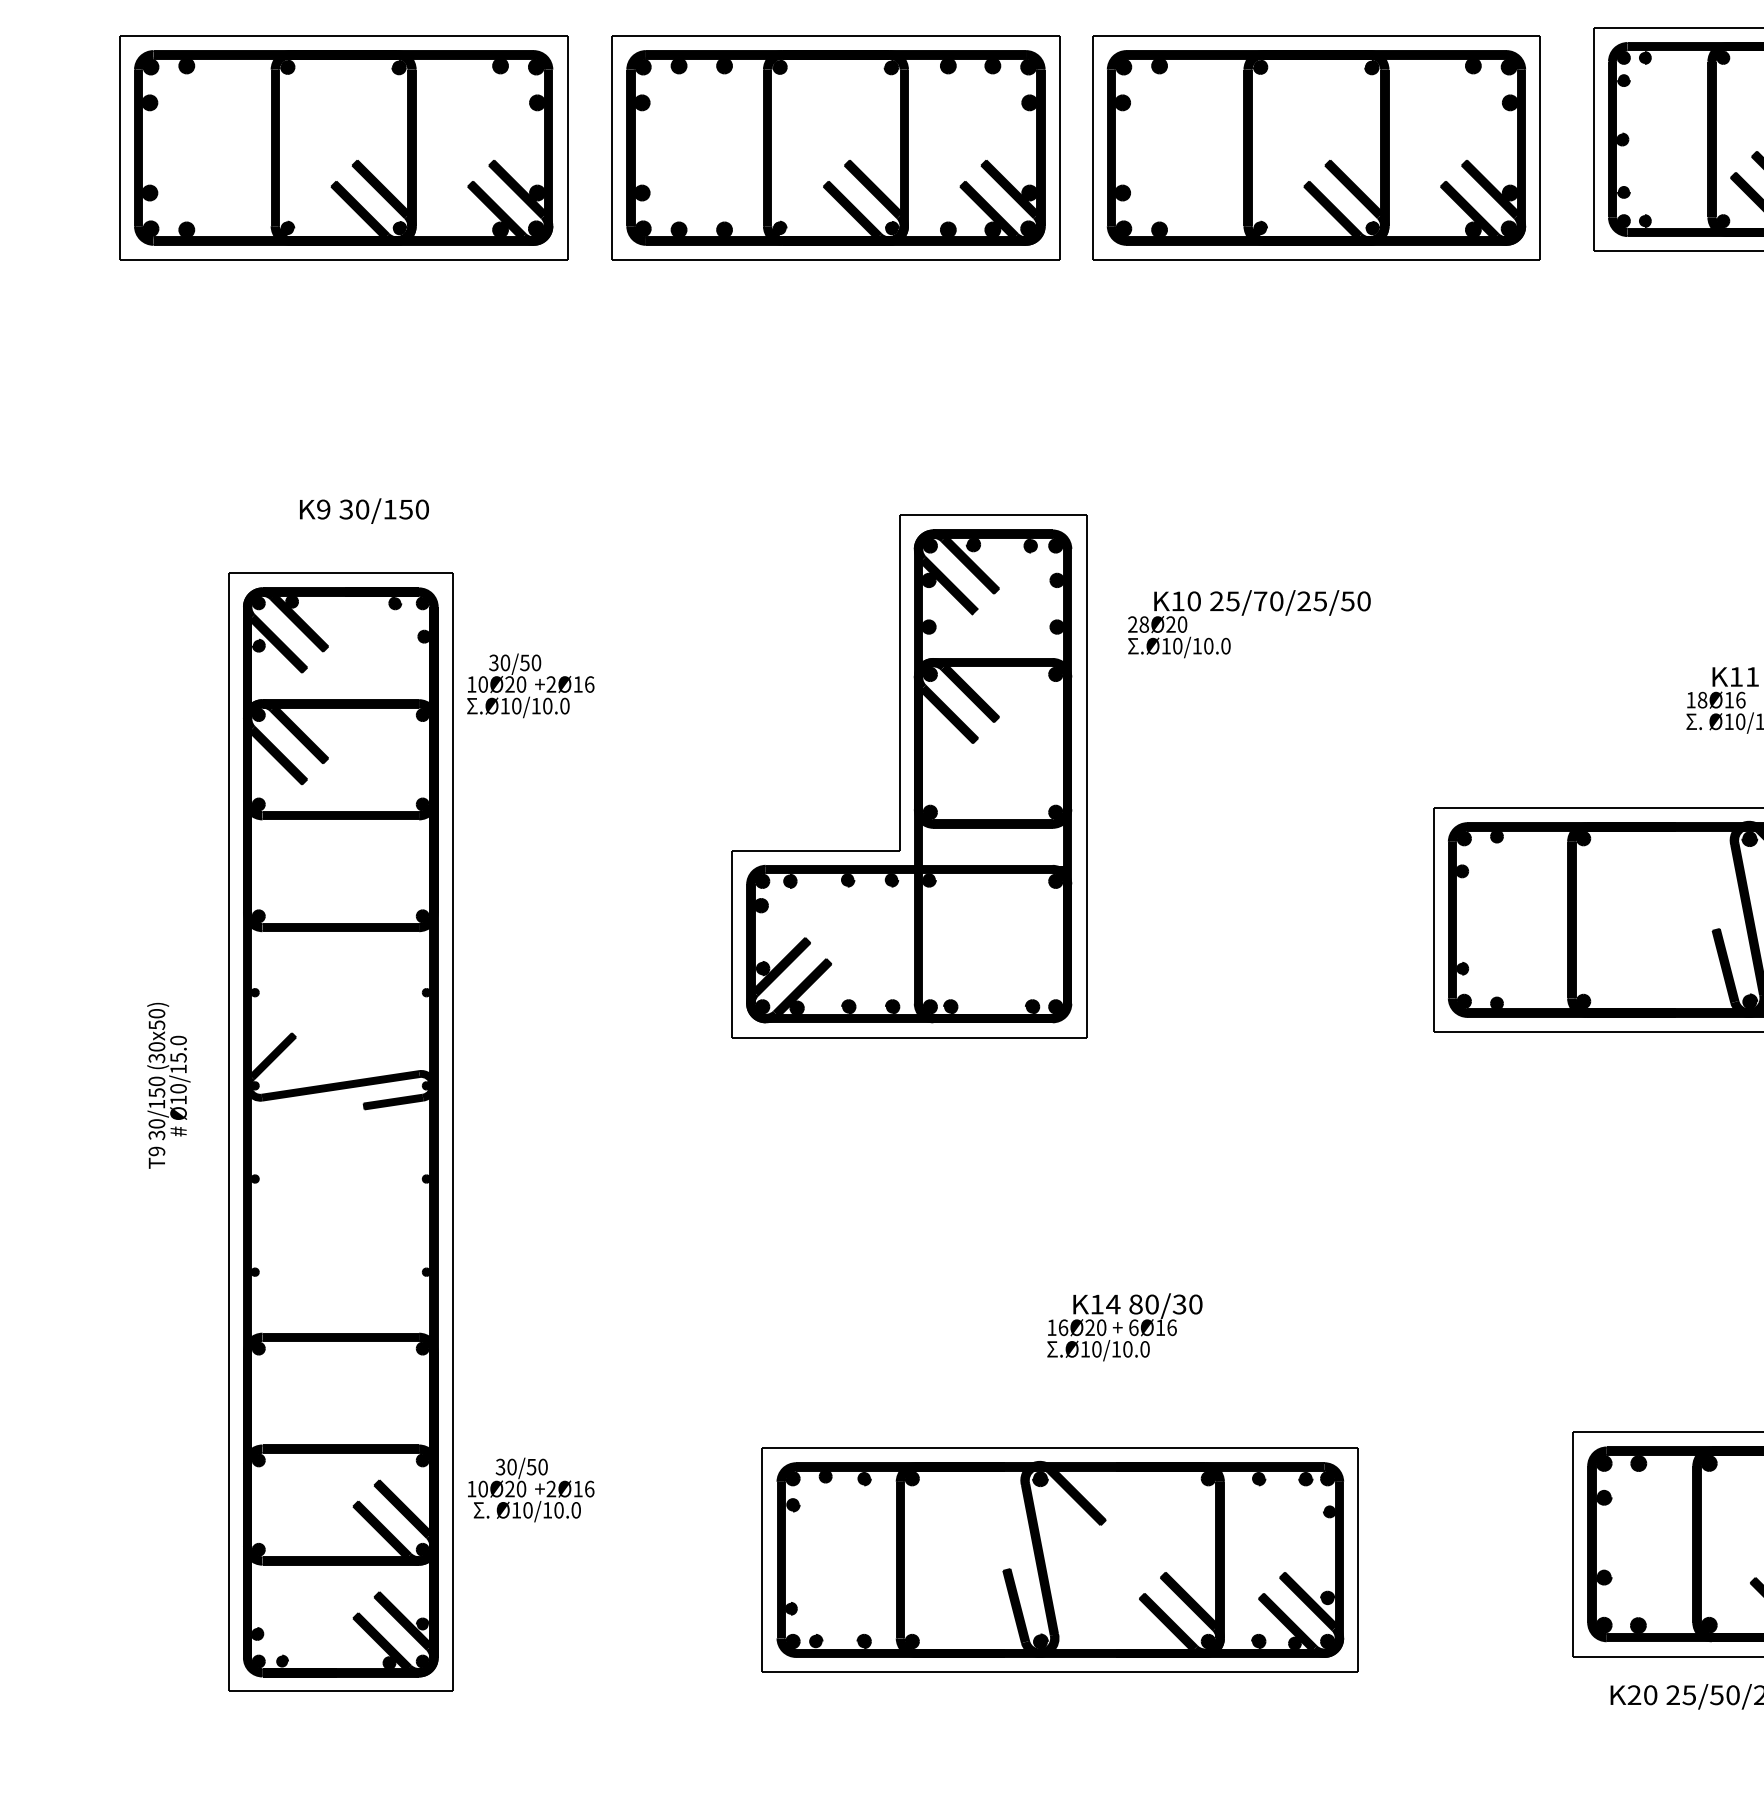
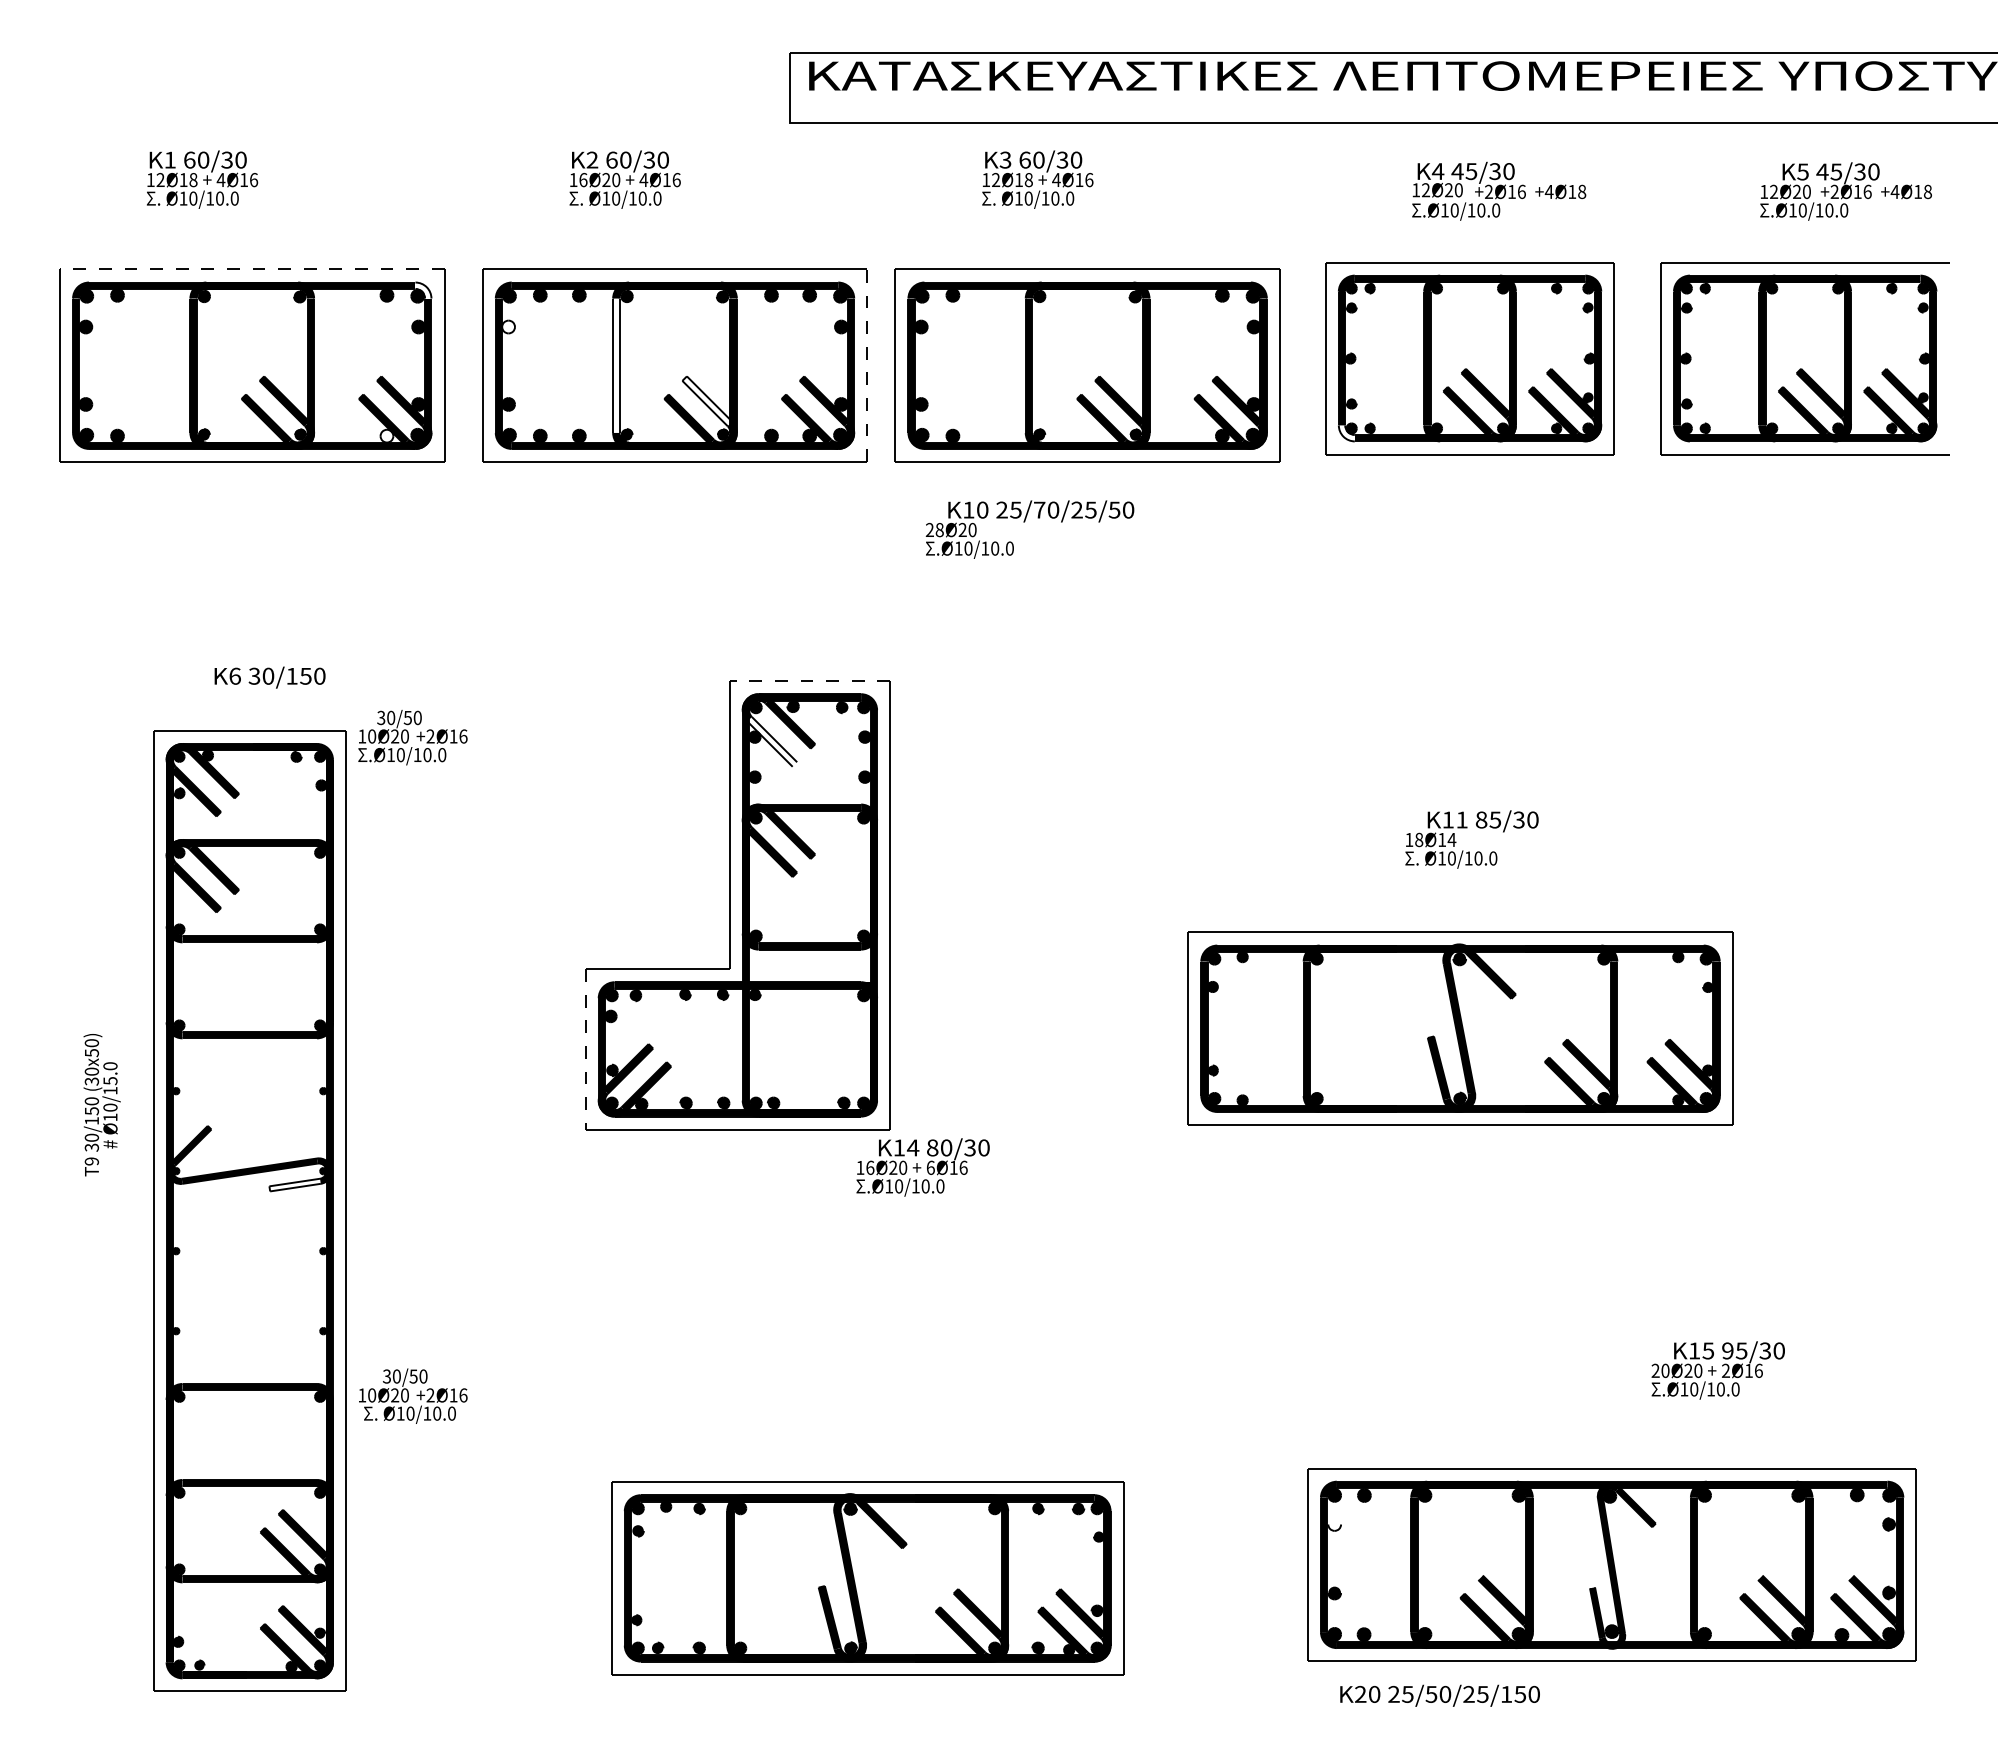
line: (342, 35) -> (251, 269), solid -> dashed
fill: (543, 60) -> (423, 290), removed
fill: (642, 102) -> (508, 326), removed
fill: (767, 147) -> (616, 365), removed
line: (1060, 147) -> (867, 365), solid -> dashed
fill: (873, 189) -> (707, 401), removed
fill: (1617, 226) -> (1346, 433), removed
fill: (499, 229) -> (386, 435), removed
text: (322, 508) -> (234, 675), K9 -> K6
line: (992, 515) -> (809, 681), solid -> dashed
fill: (949, 585) -> (772, 741), removed
text: (1248, 623) -> (1029, 529), moved
text: (530, 685) -> (412, 737), moved
text: (1740, 699) -> (1451, 839), 18Ø16 -> 18Ø14
line: (731, 944) -> (585, 1049), solid -> dashed
text: (168, 1086) -> (101, 1105), moved
fill: (392, 1101) -> (294, 1184), removed
text: (1124, 1327) -> (922, 1167), moved
text: (531, 1489) -> (413, 1395), moved
fill: (1603, 1497) -> (1334, 1524), removed

